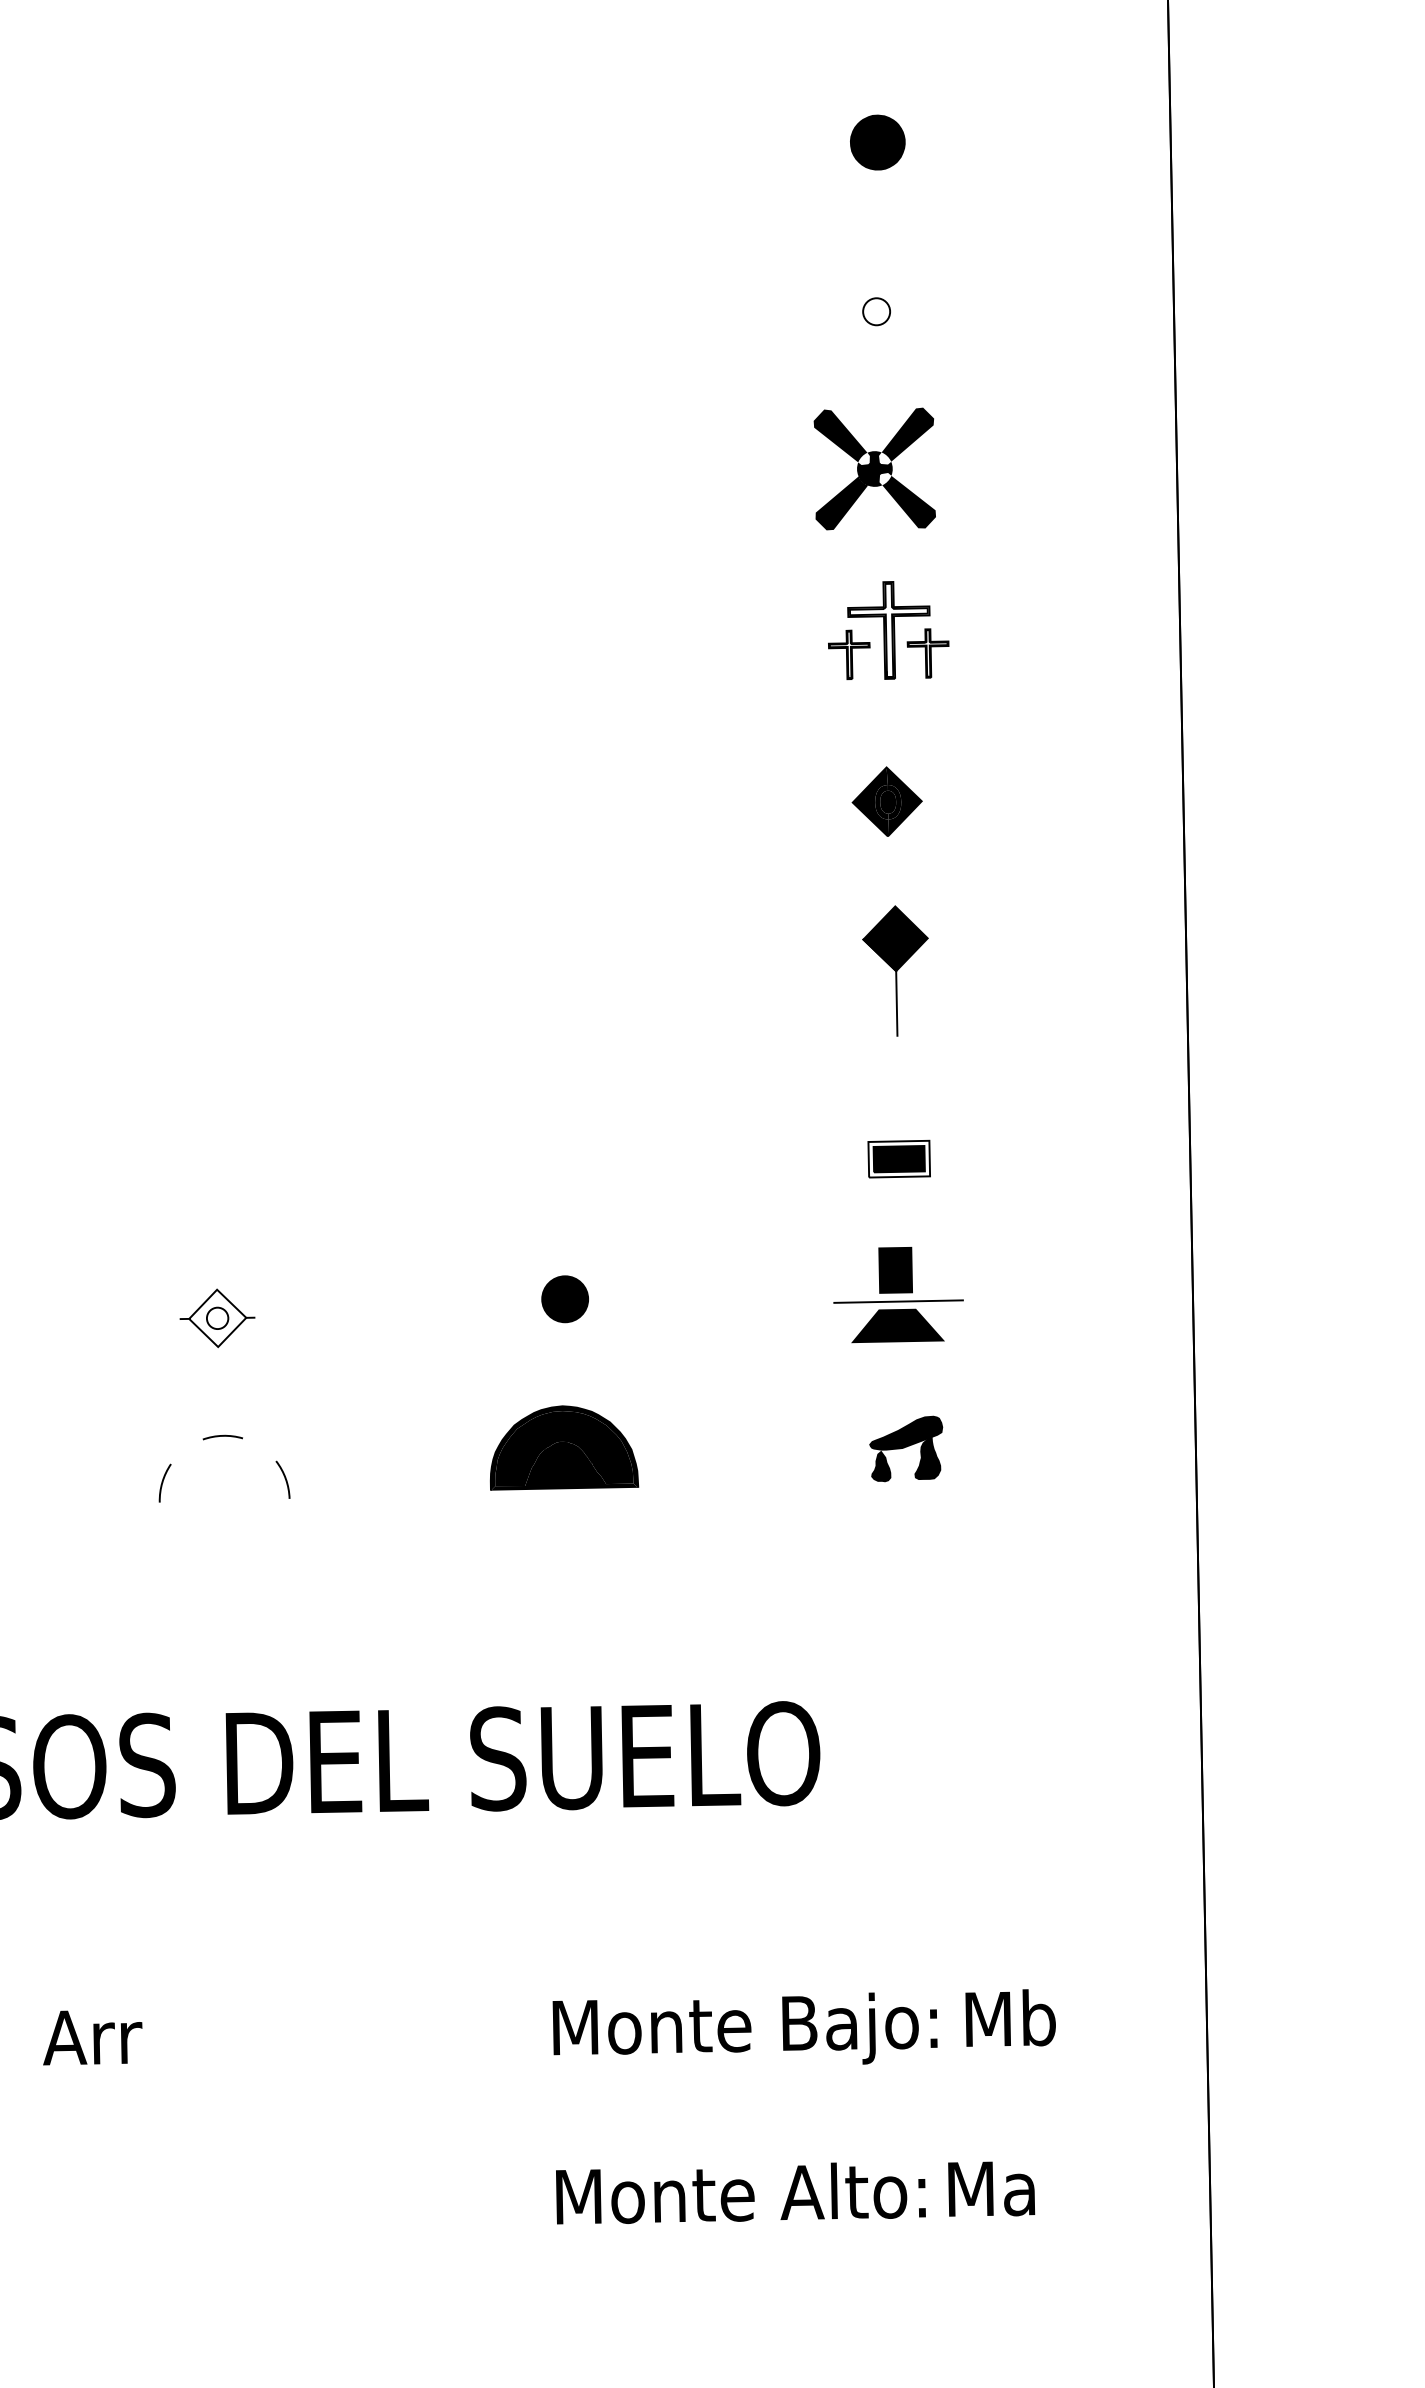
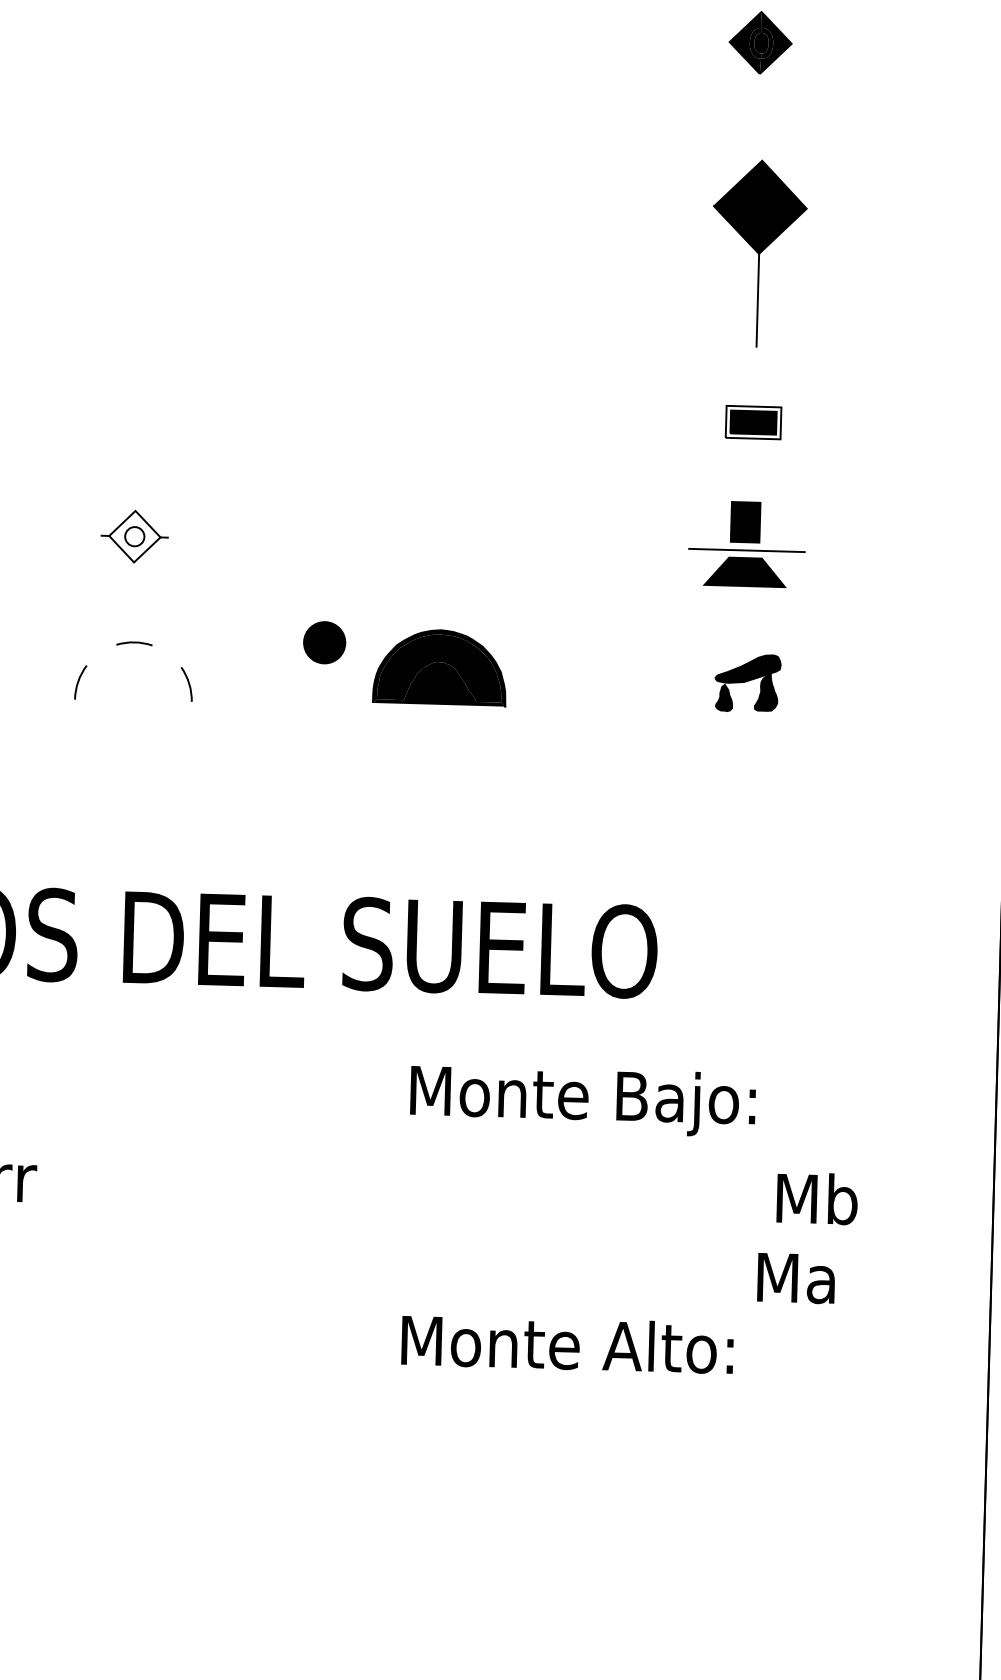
part: (886, 801) -> (760, 42), moved
part: (895, 970) -> (758, 253), size x1.6
part: (564, 1299) -> (324, 642), moved
text: (744, 2028) -> (582, 1098), moved
text: (991, 2188) -> (796, 1278), moved

